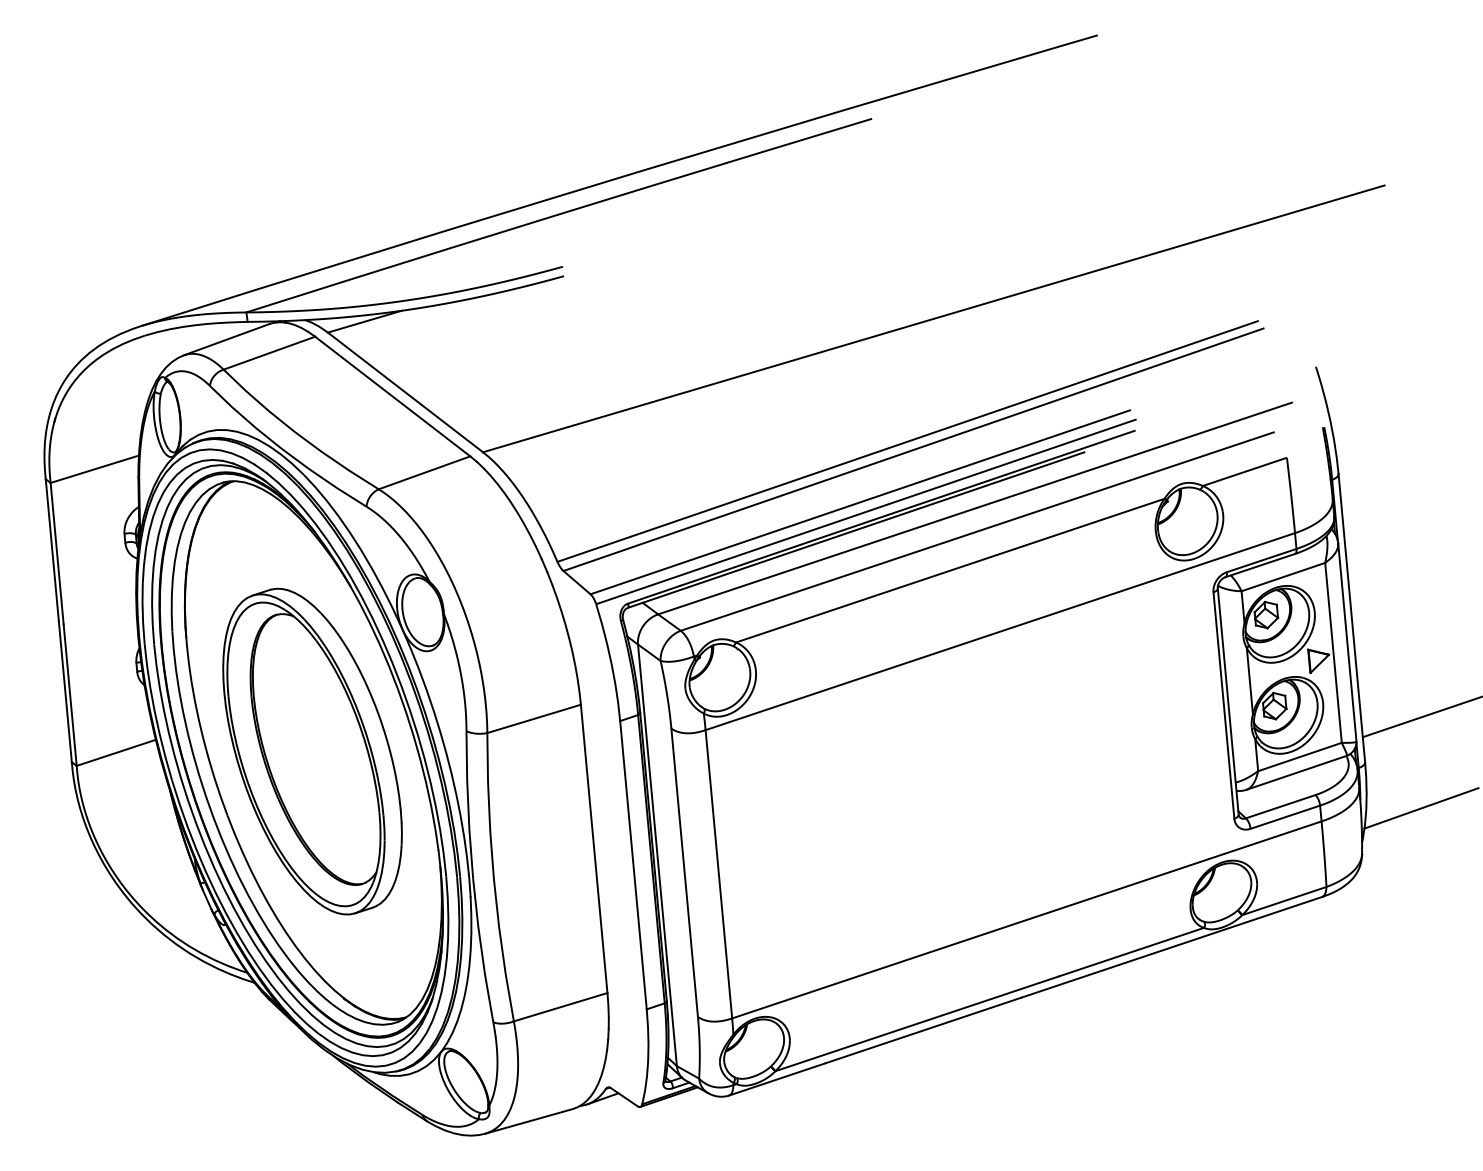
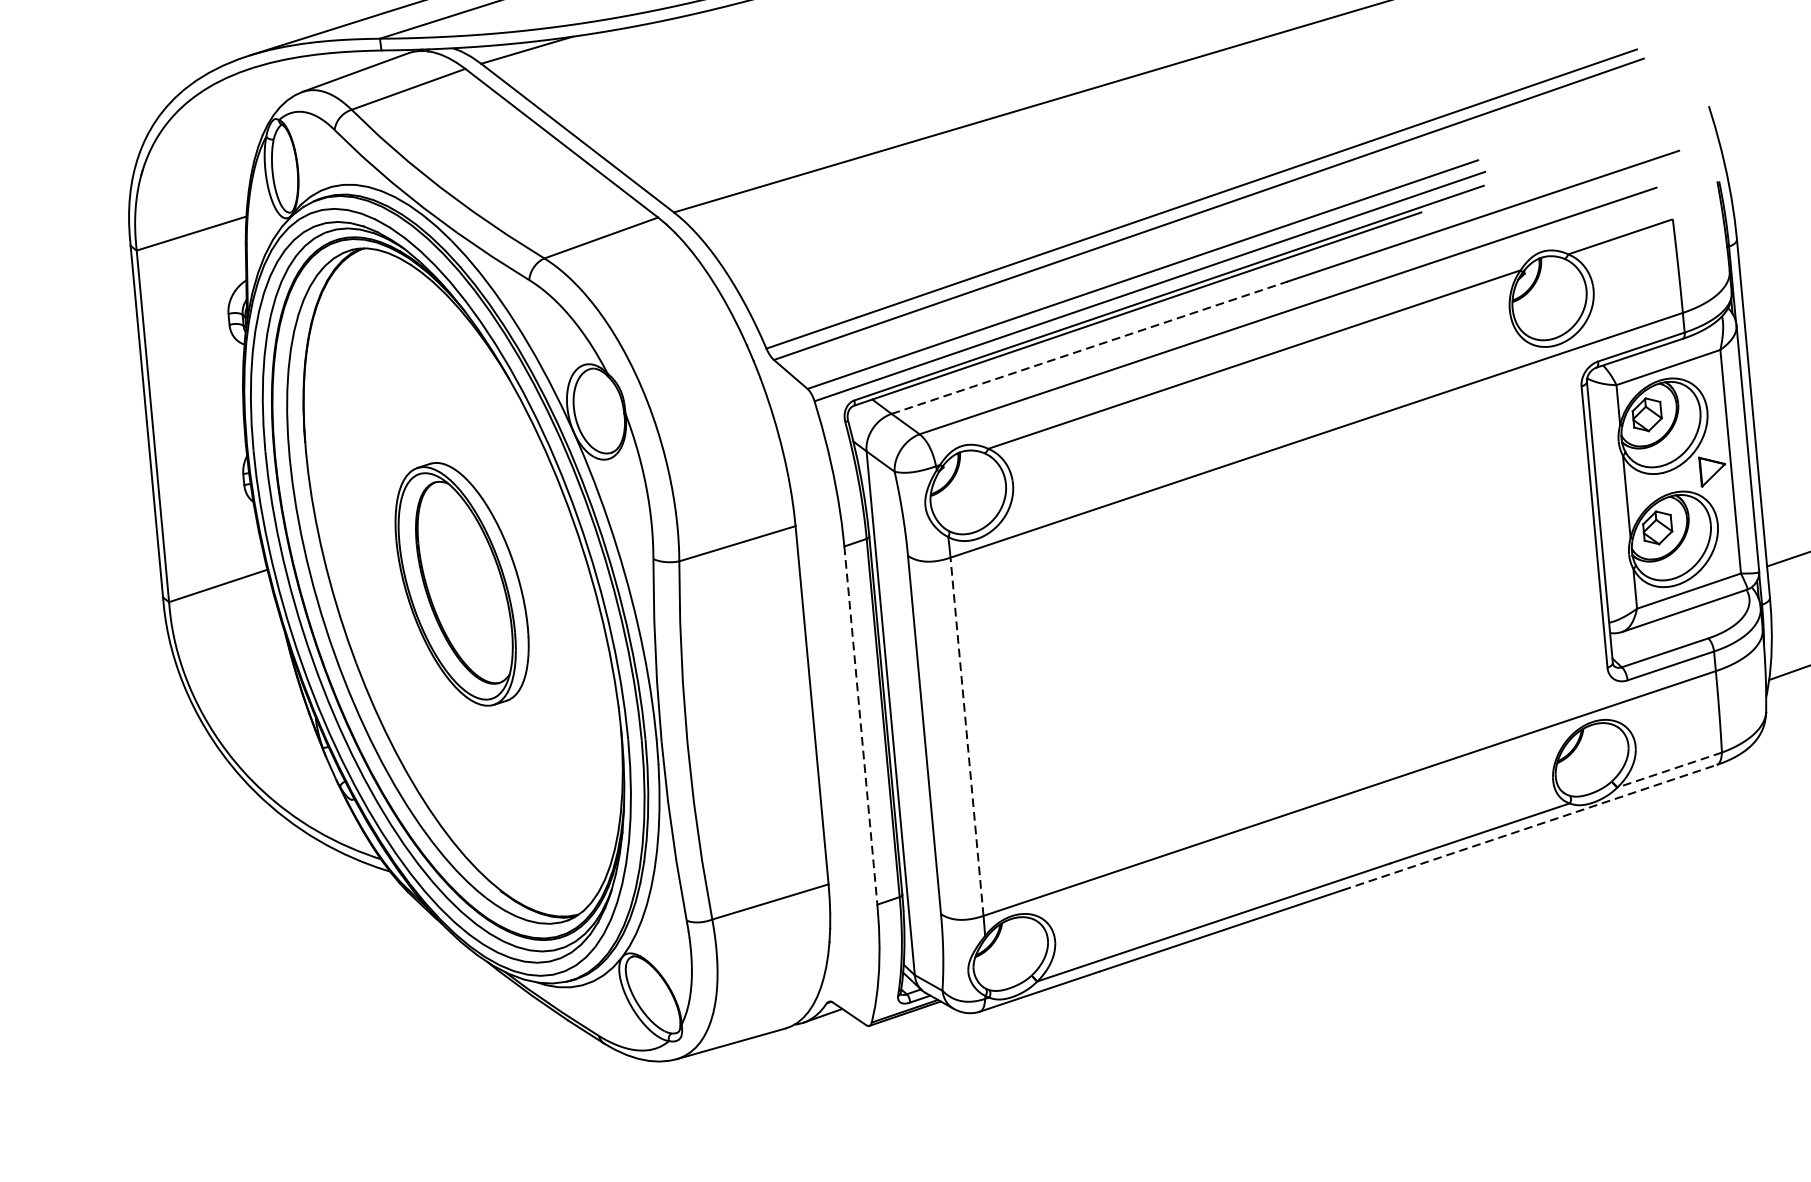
line: (818, 560) -> (1090, 346), solid -> dashed
part: (312, 751) -> (462, 584), size x0.6
line: (633, 865) -> (860, 725), solid -> dashed
line: (718, 874) -> (966, 737), solid -> dashed
line: (1284, 901) -> (1669, 770), solid -> dashed
line: (1171, 947) -> (1529, 827), solid -> dashed

